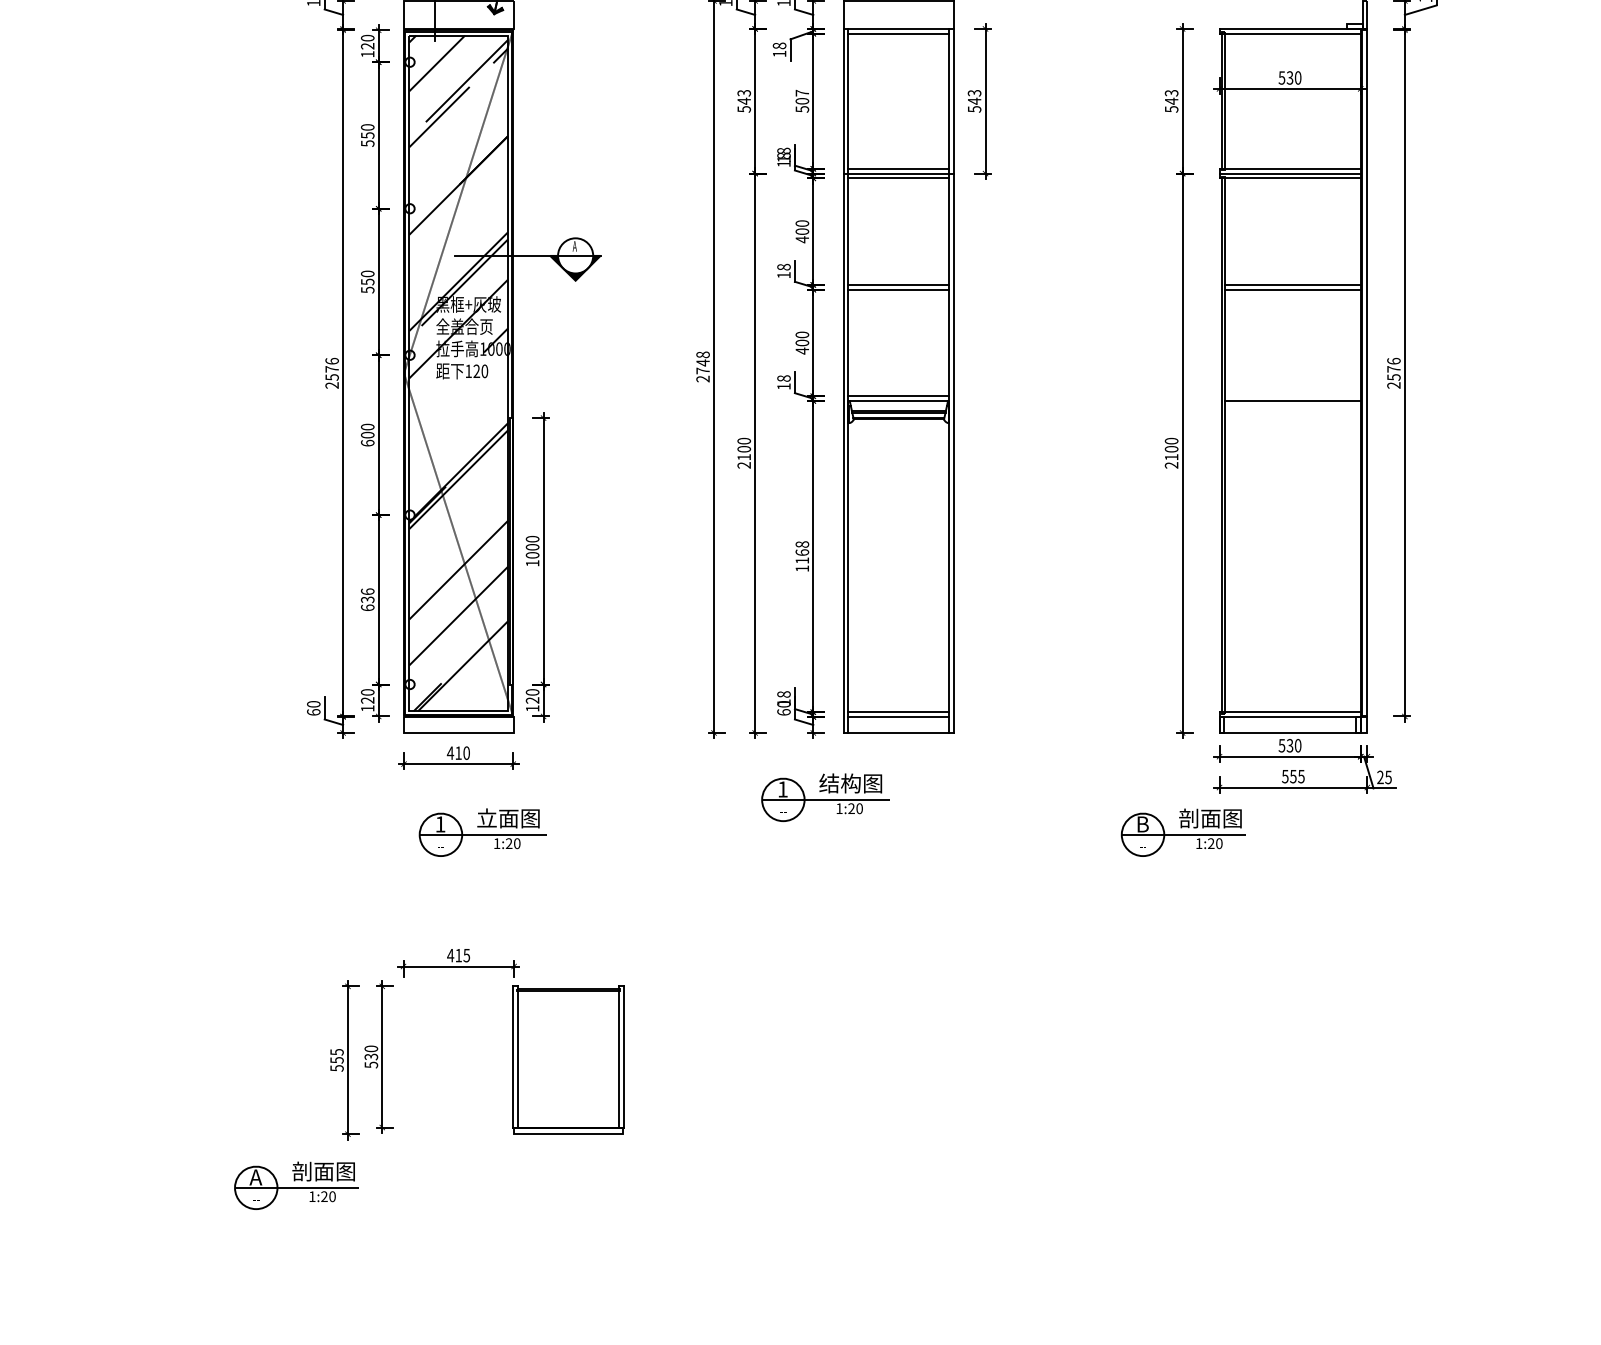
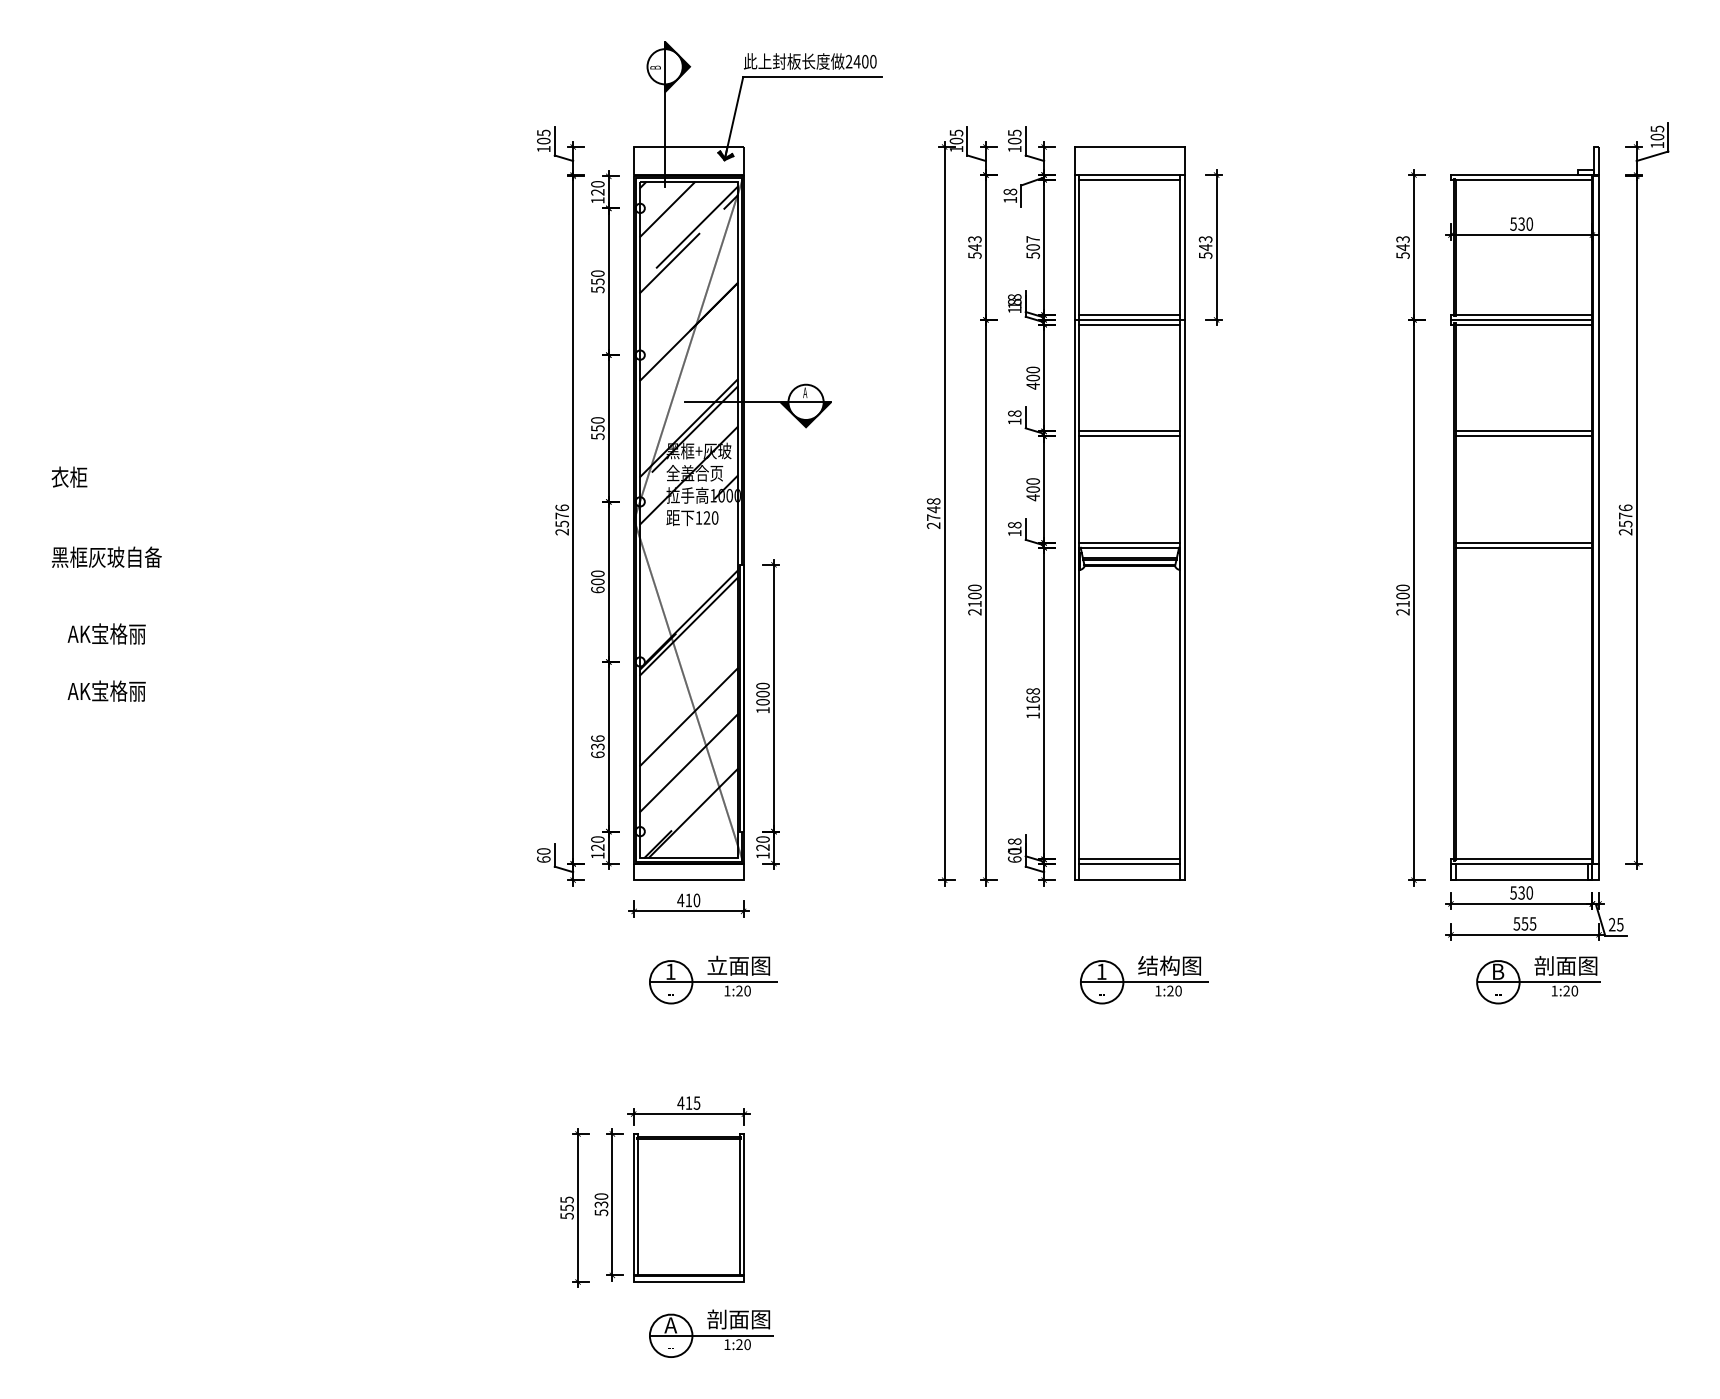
line: (1292, 395) -> (1524, 542), added
part: (825, 797) -> (1144, 979), moved
part: (1183, 833) -> (1538, 980), moved
part: (568, 1059) -> (688, 1207), moved
part: (296, 1185) -> (711, 1333), moved

